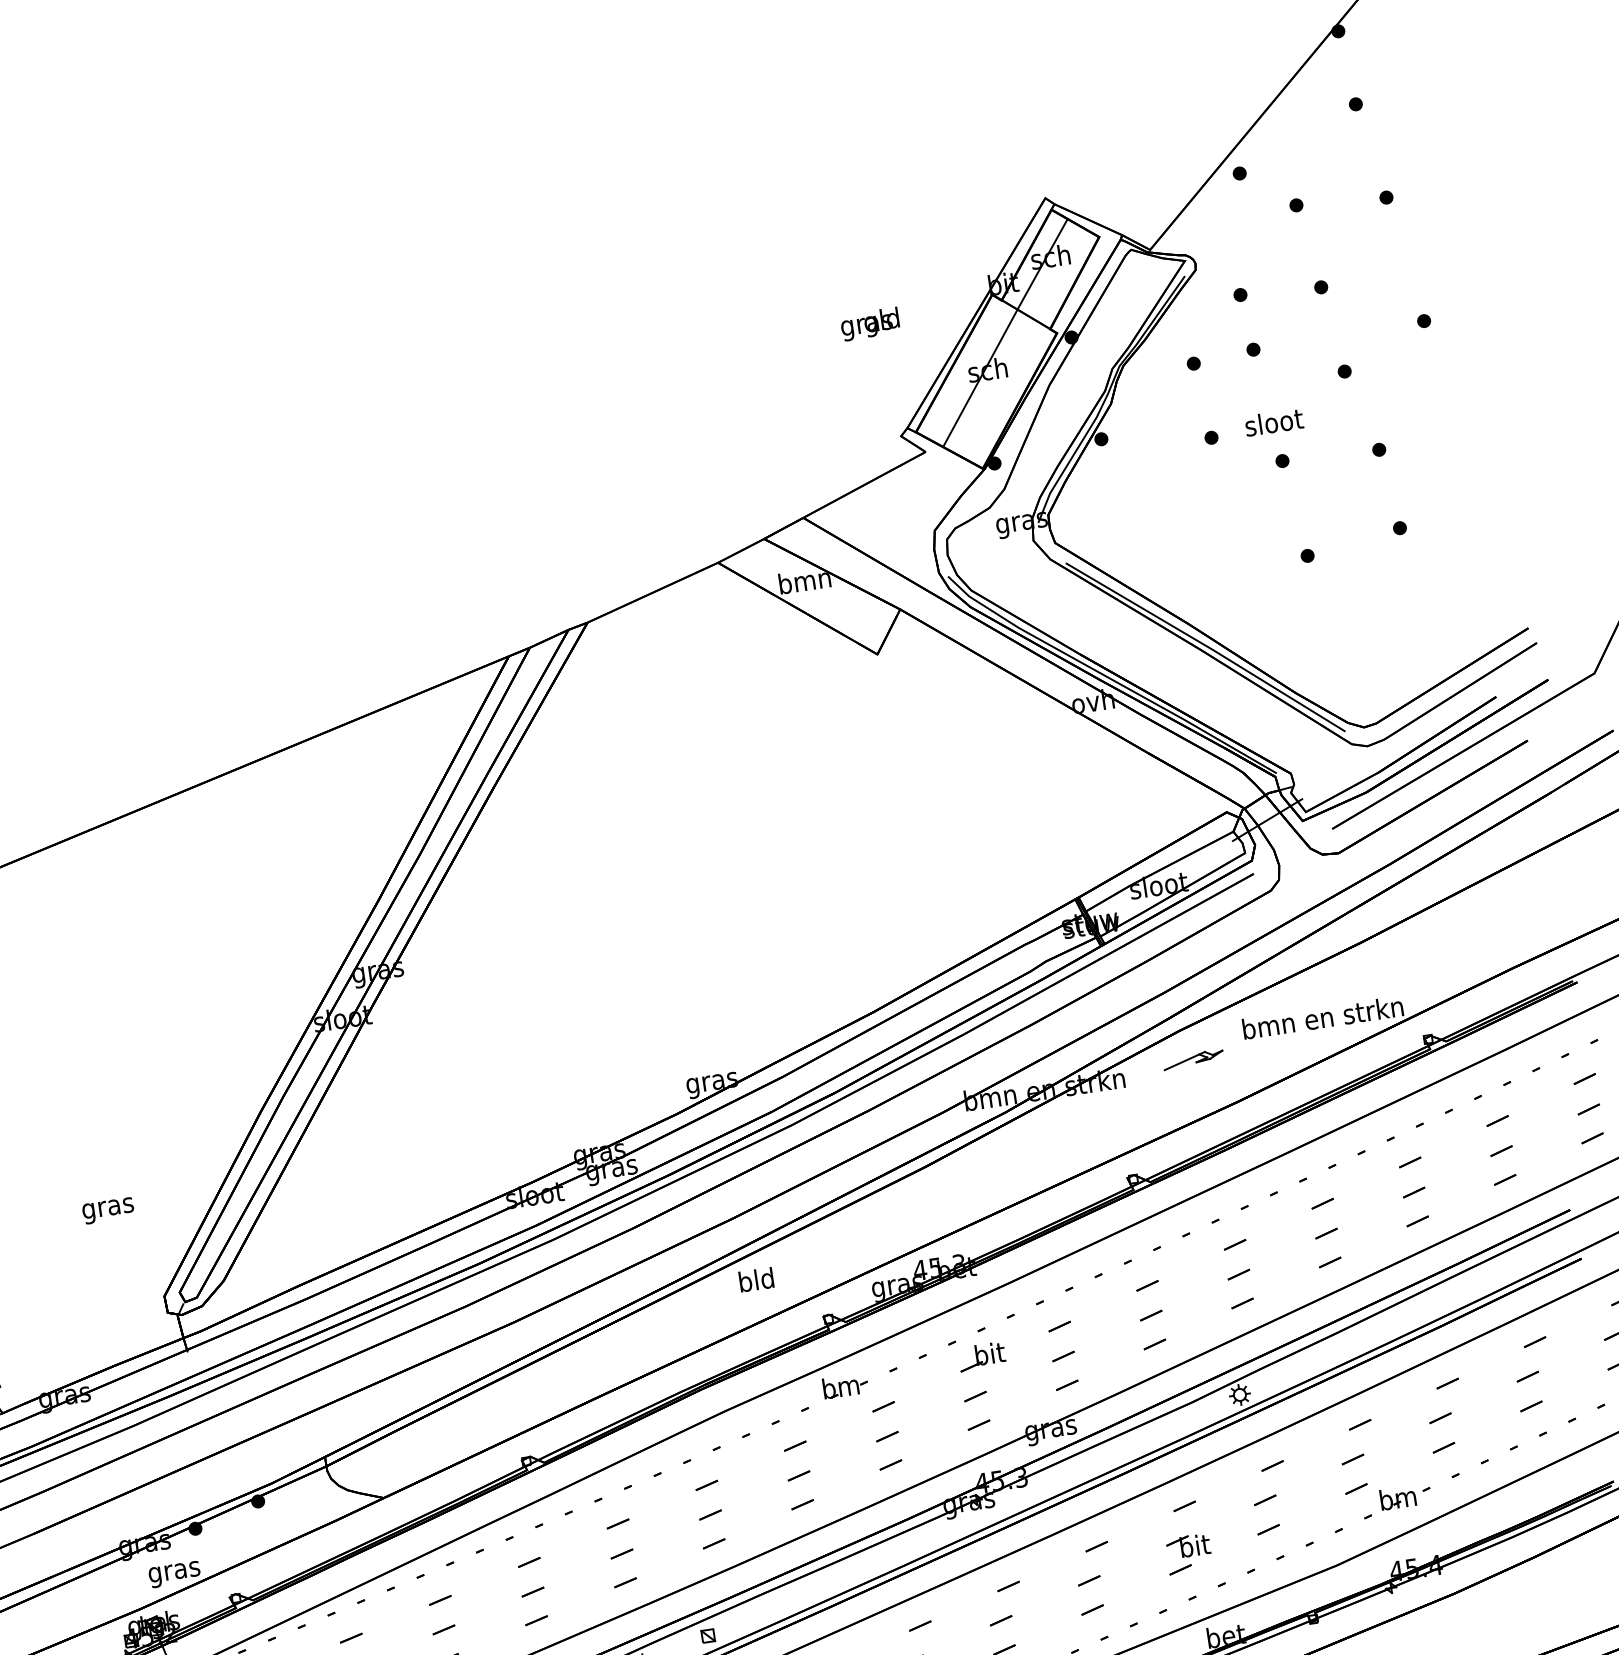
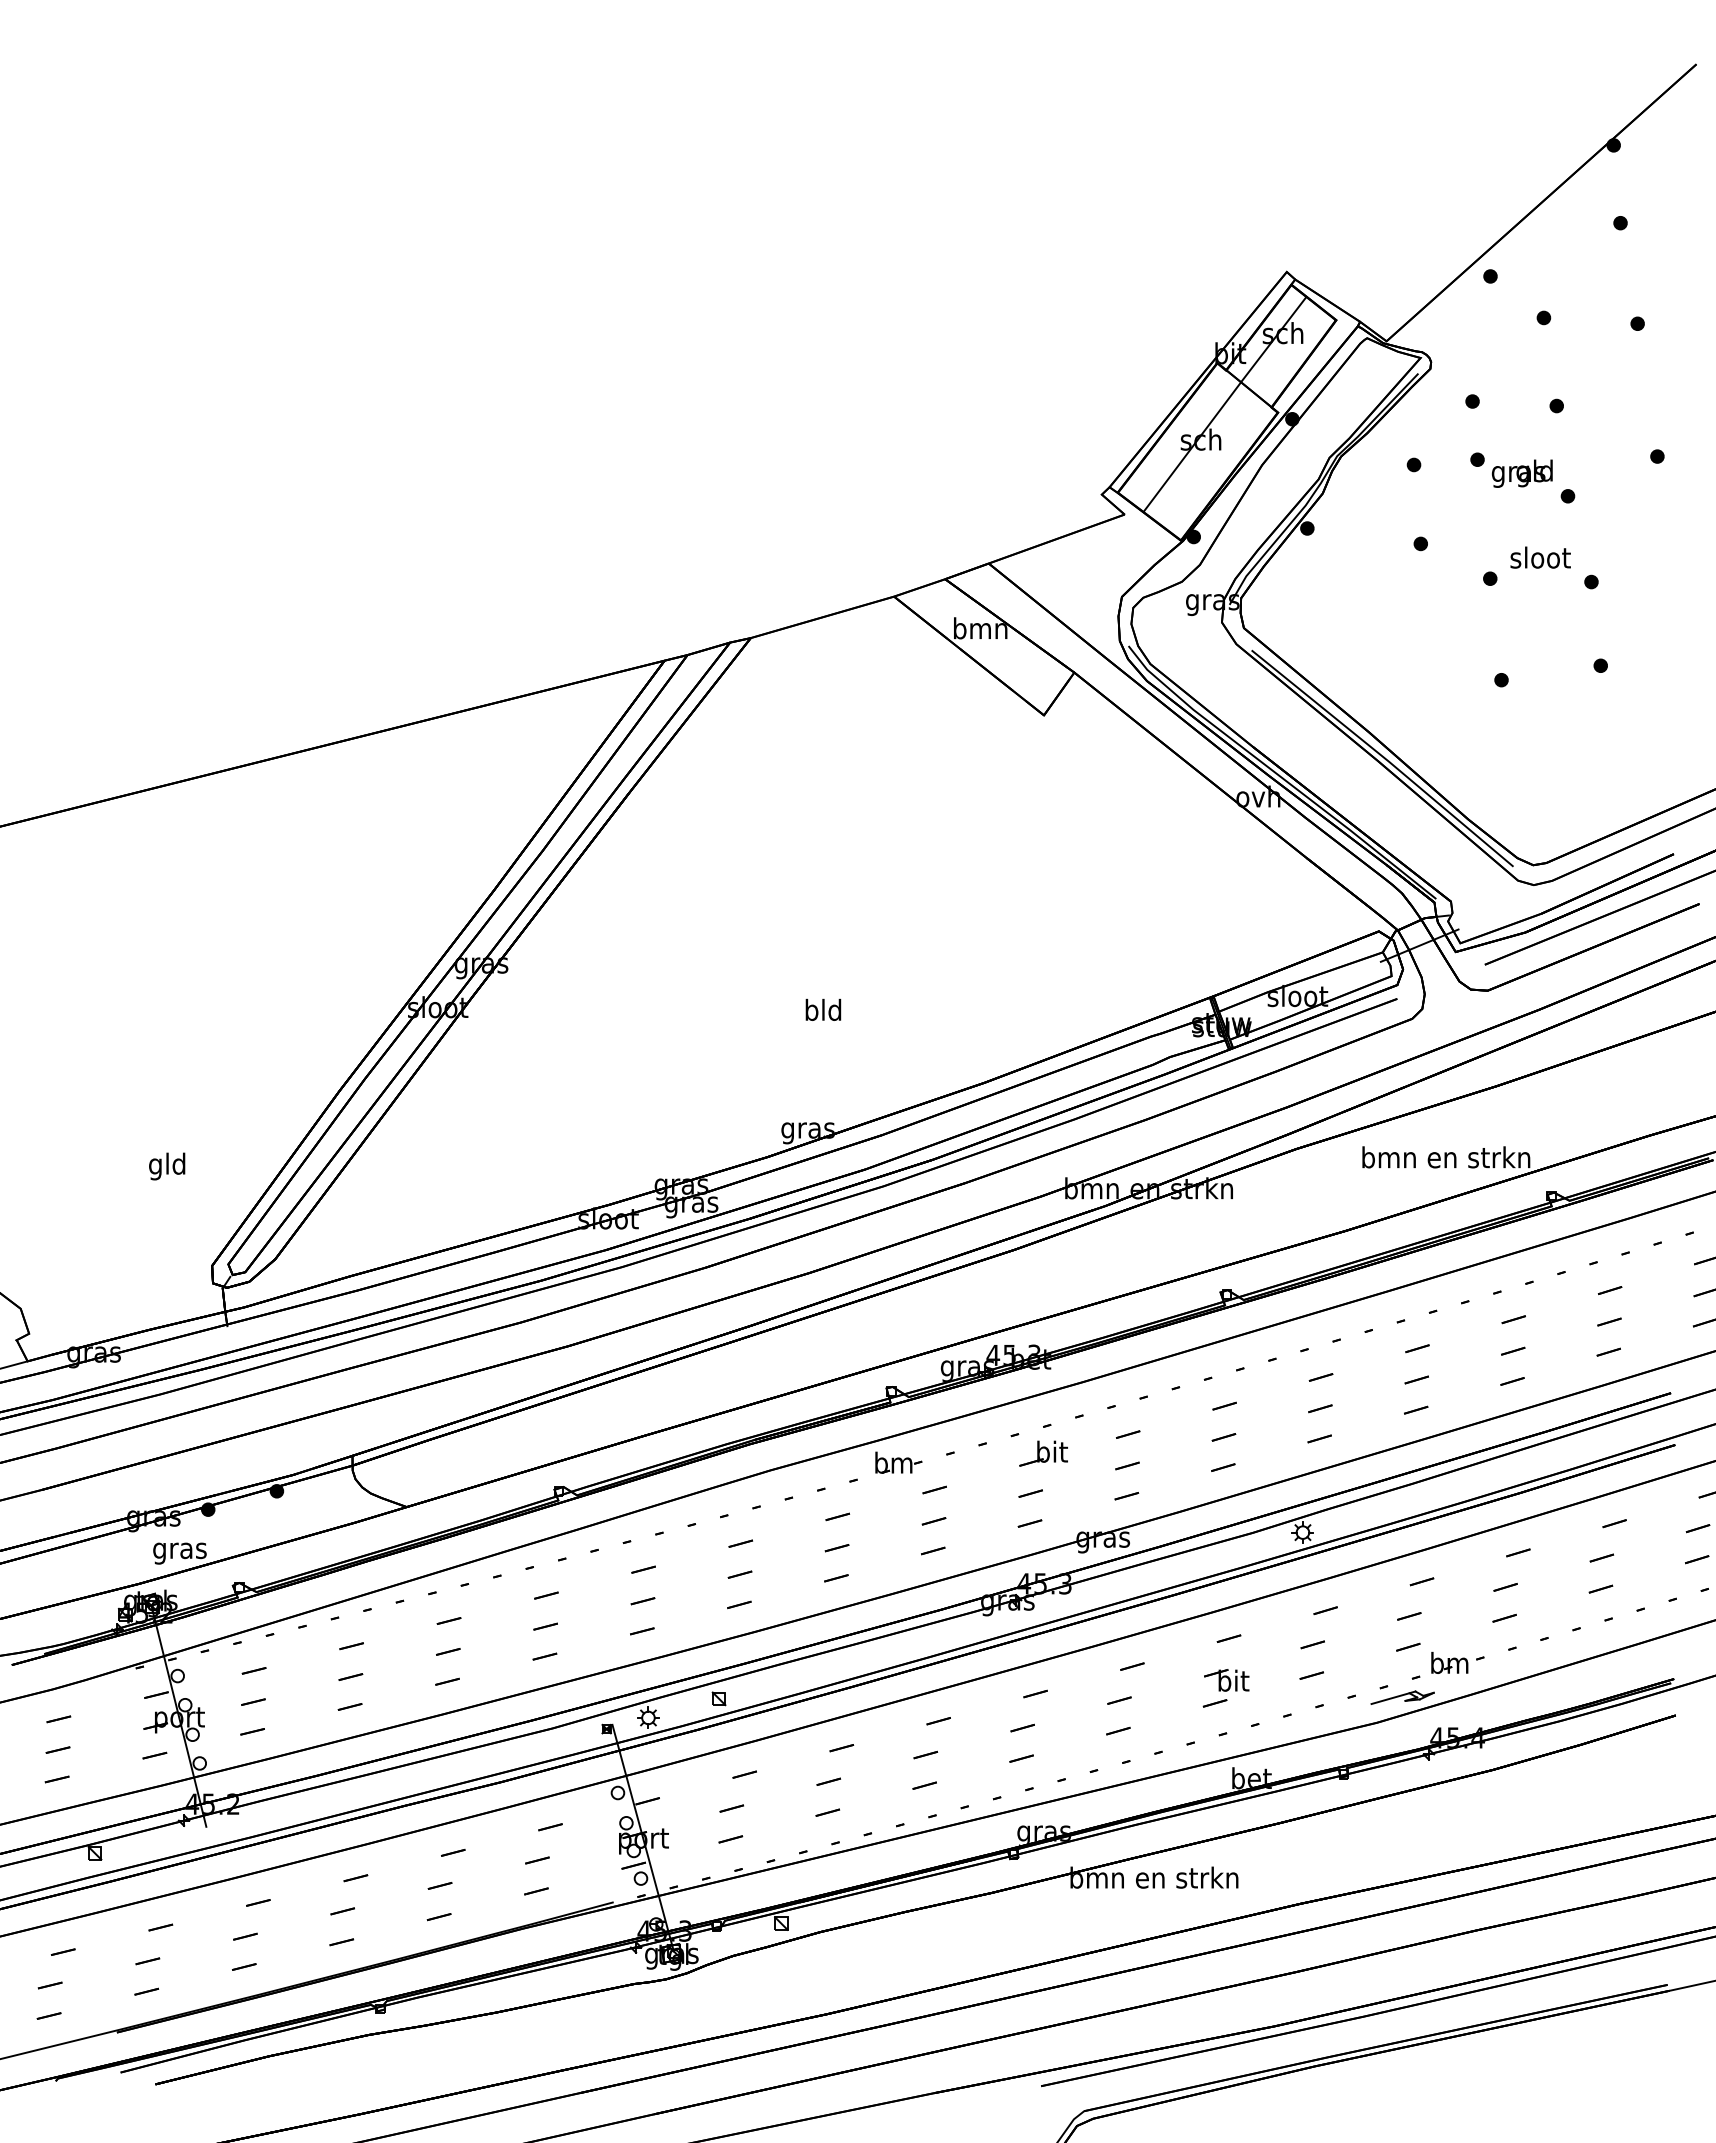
text: (869, 324) -> (1521, 473), moved
text: (1274, 422) -> (1540, 557), moved
part: (1193, 1059) -> (1402, 1697), moved
text: (107, 1208) -> (167, 1166), gras -> gld
text: (756, 1279) -> (823, 1009), moved

